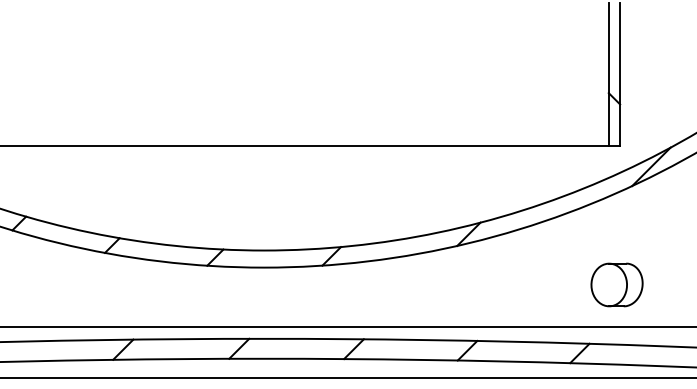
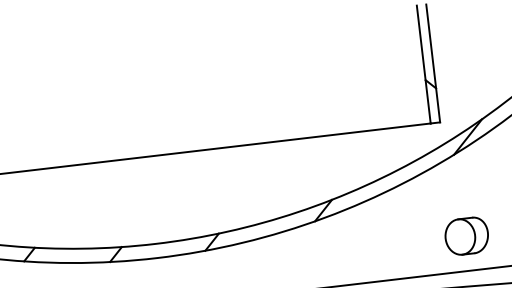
part: (616, 284) -> (466, 235), moved

